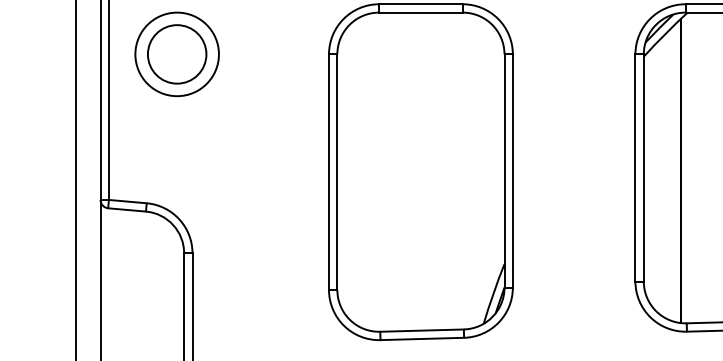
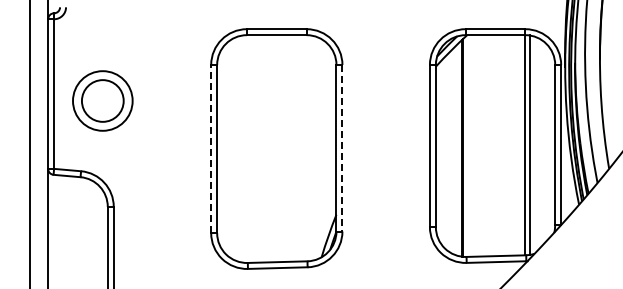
part: (176, 53) -> (102, 100), moved
line: (329, 171) -> (211, 148), solid -> dashed
line: (512, 171) -> (342, 148), solid -> dashed

